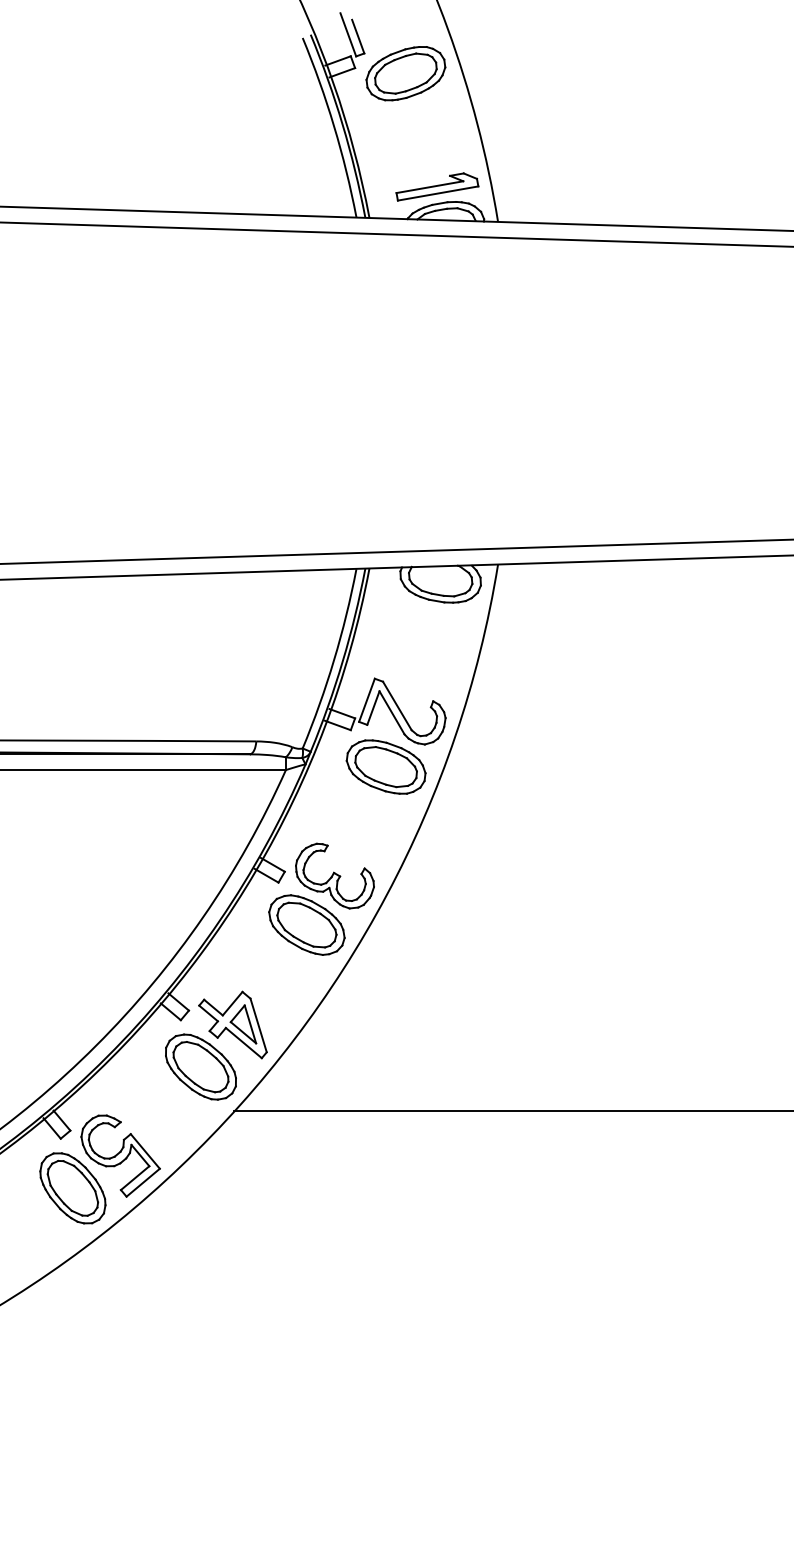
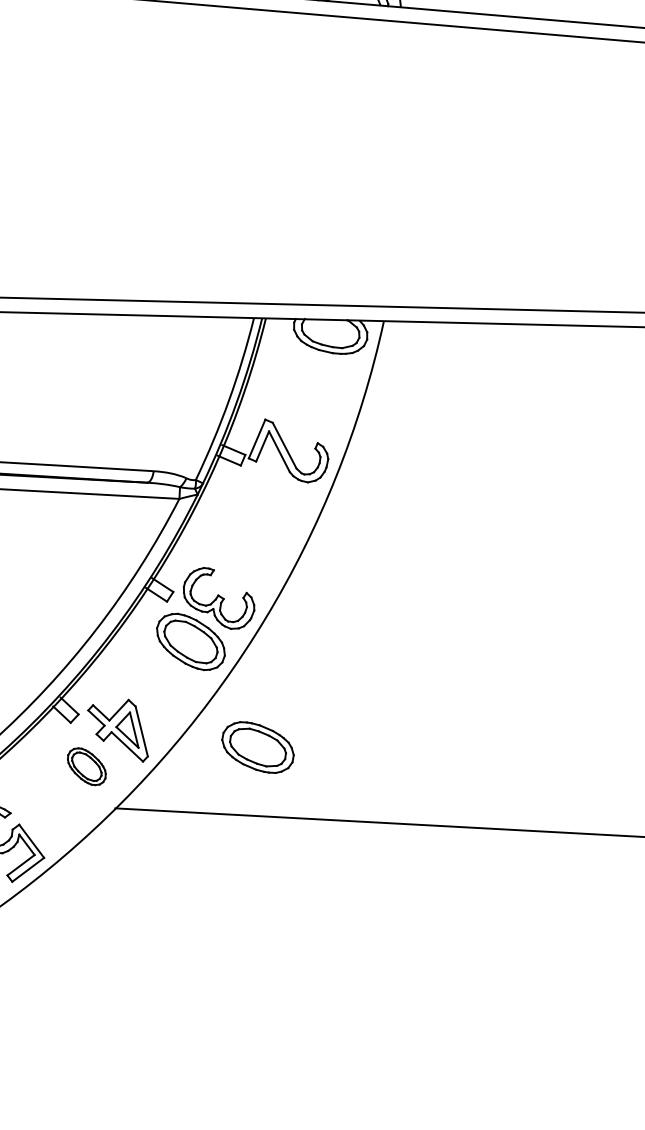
part: (385, 766) -> (257, 746), moved
part: (200, 1066) -> (86, 766), size x0.6

